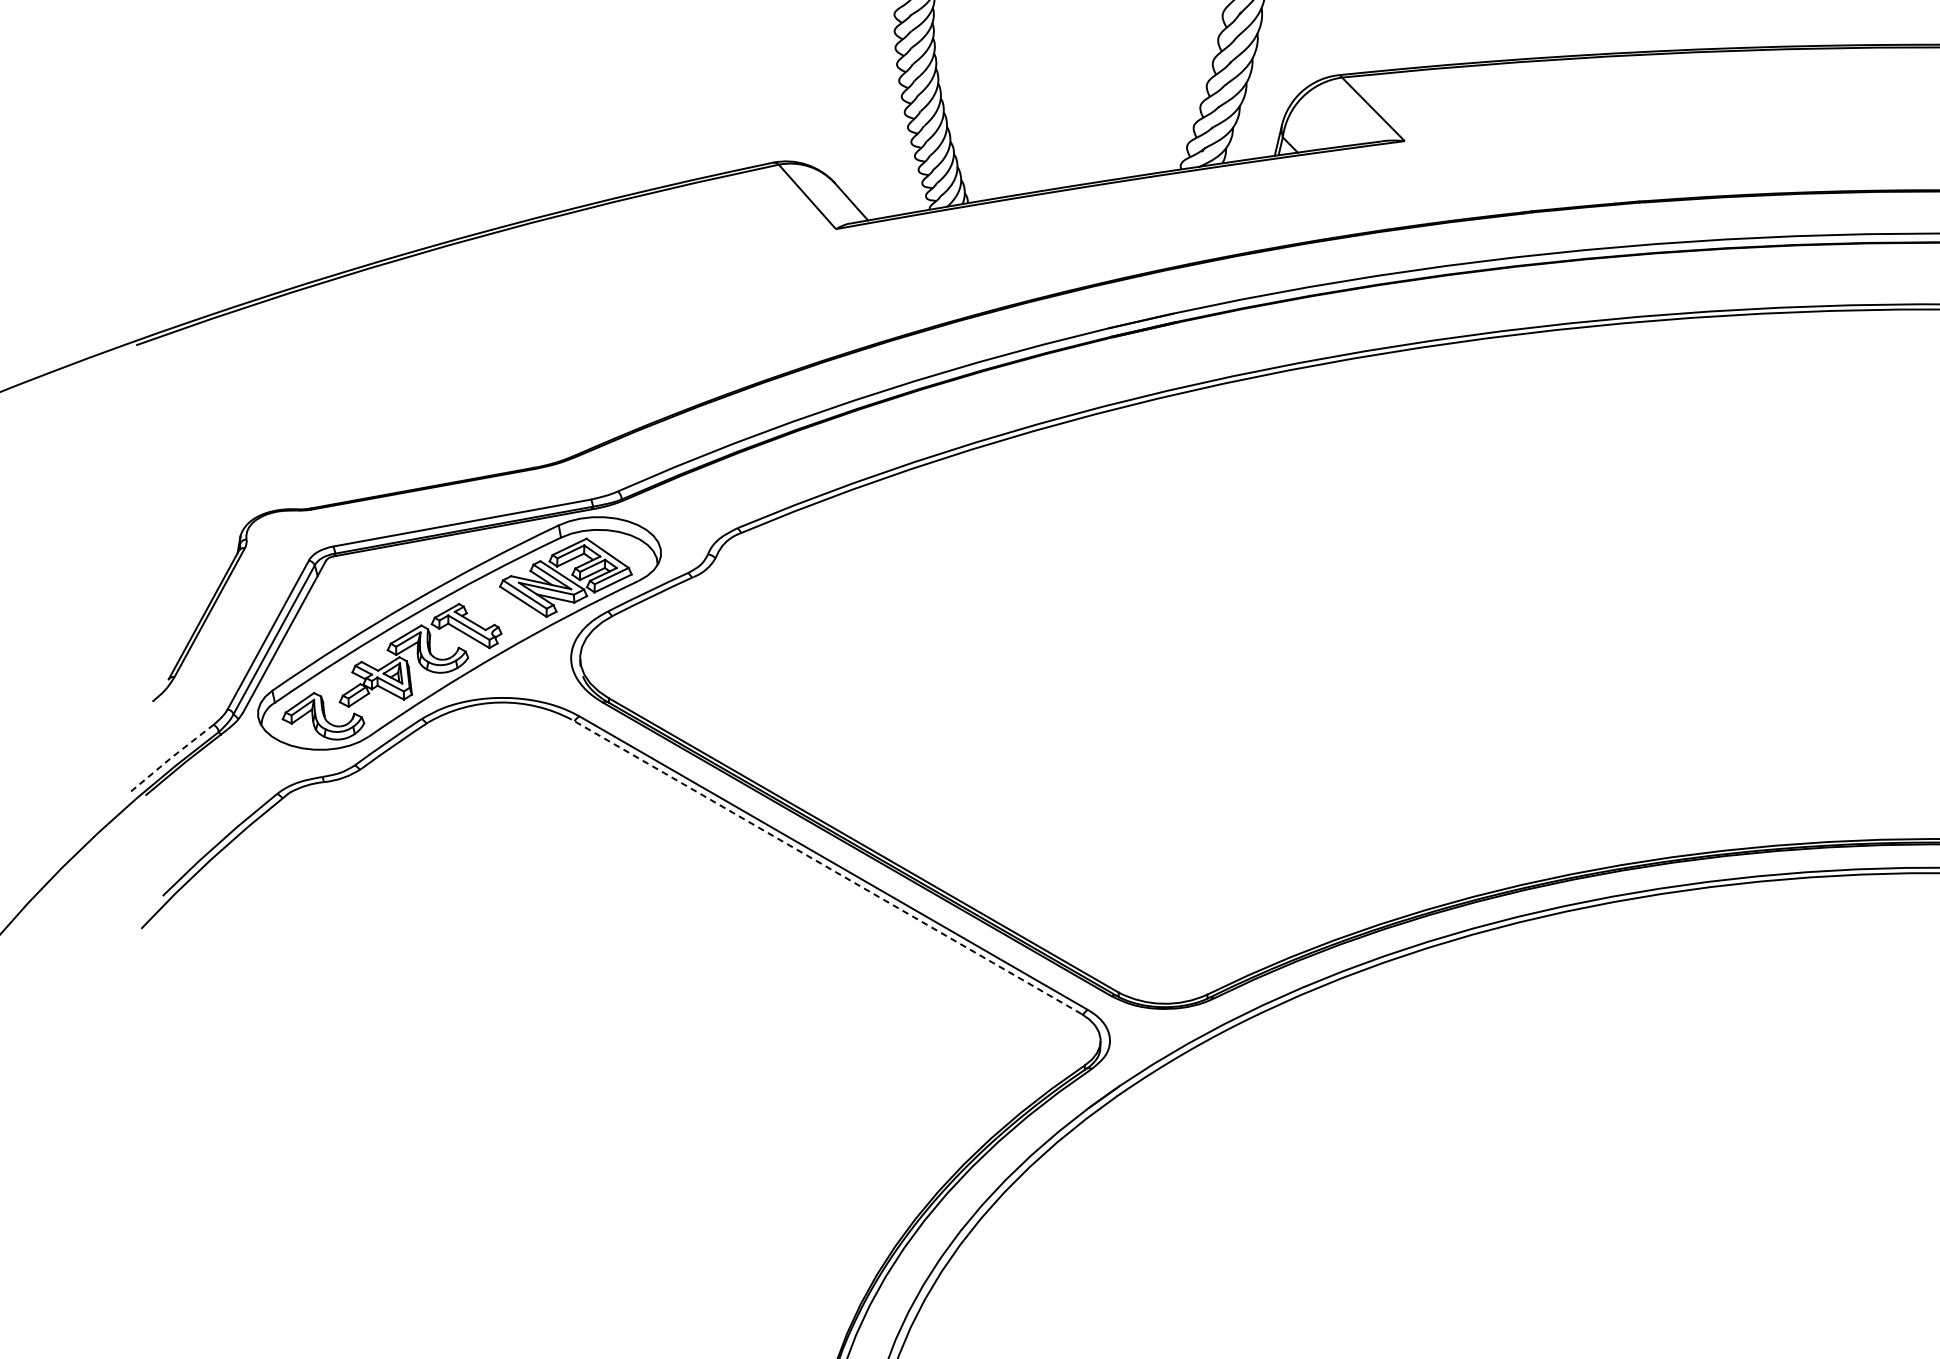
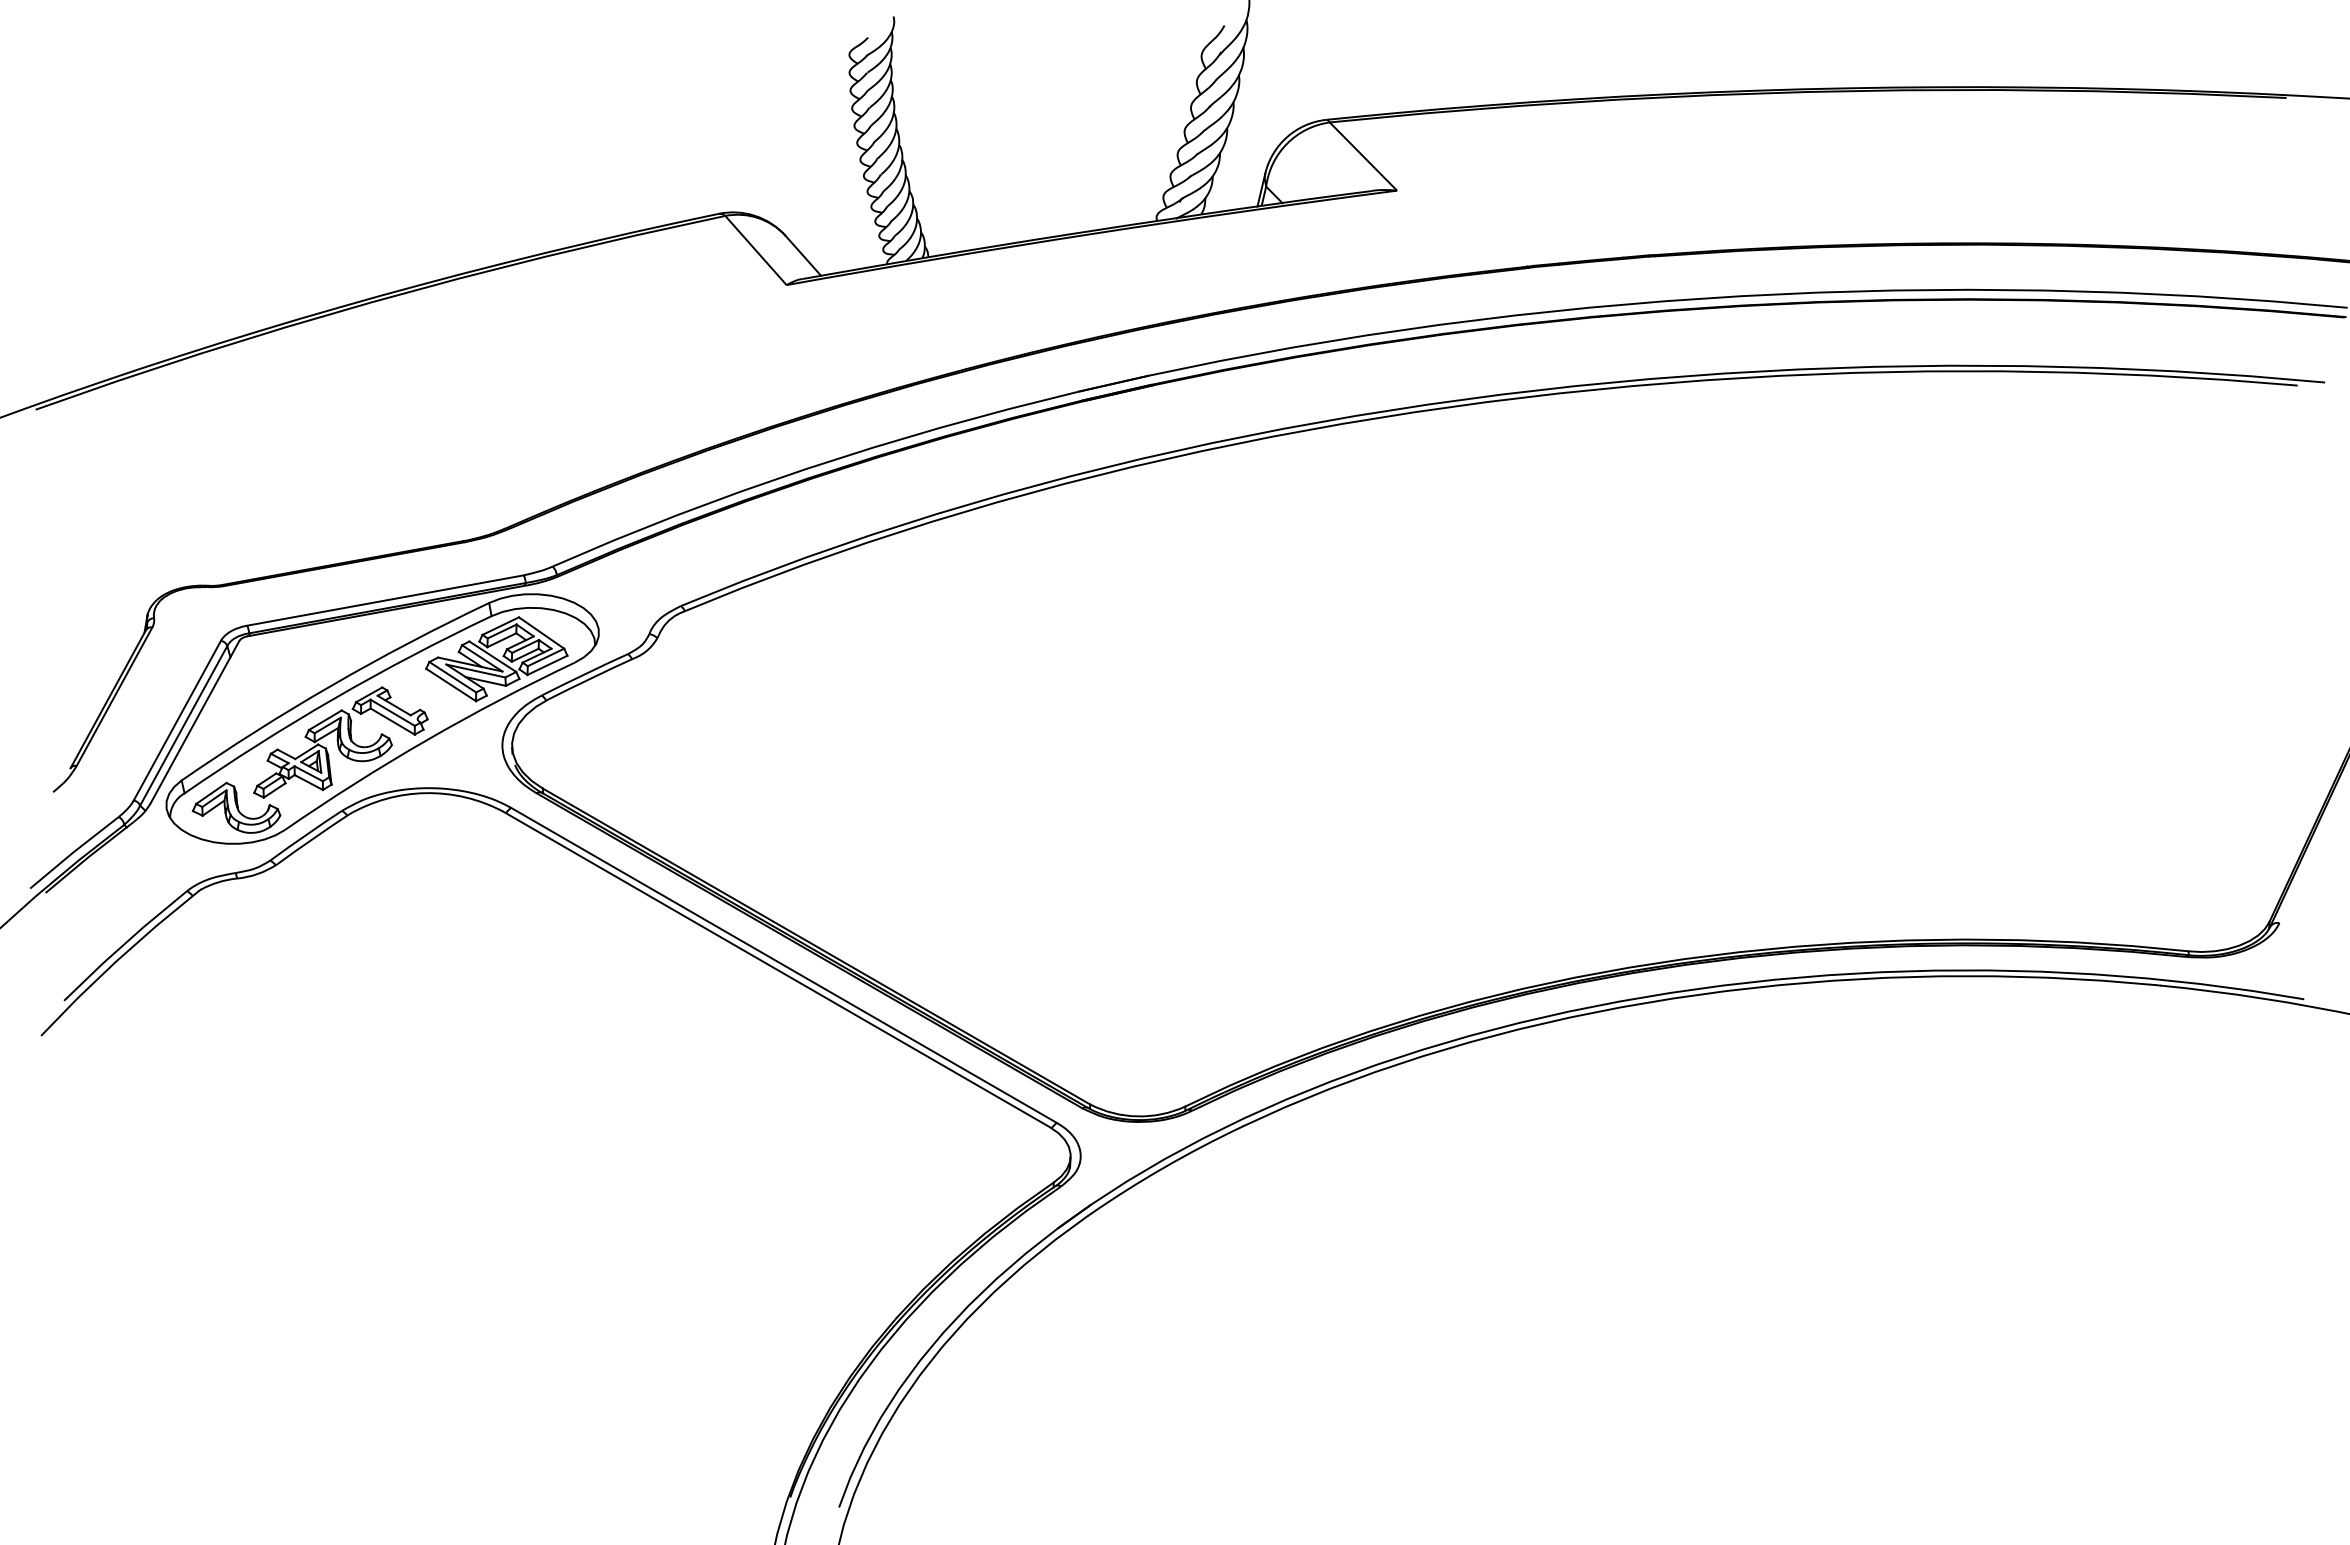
line: (171, 757) -> (73, 852), dashed -> solid
line: (826, 866) -> (776, 969), dashed -> solid

